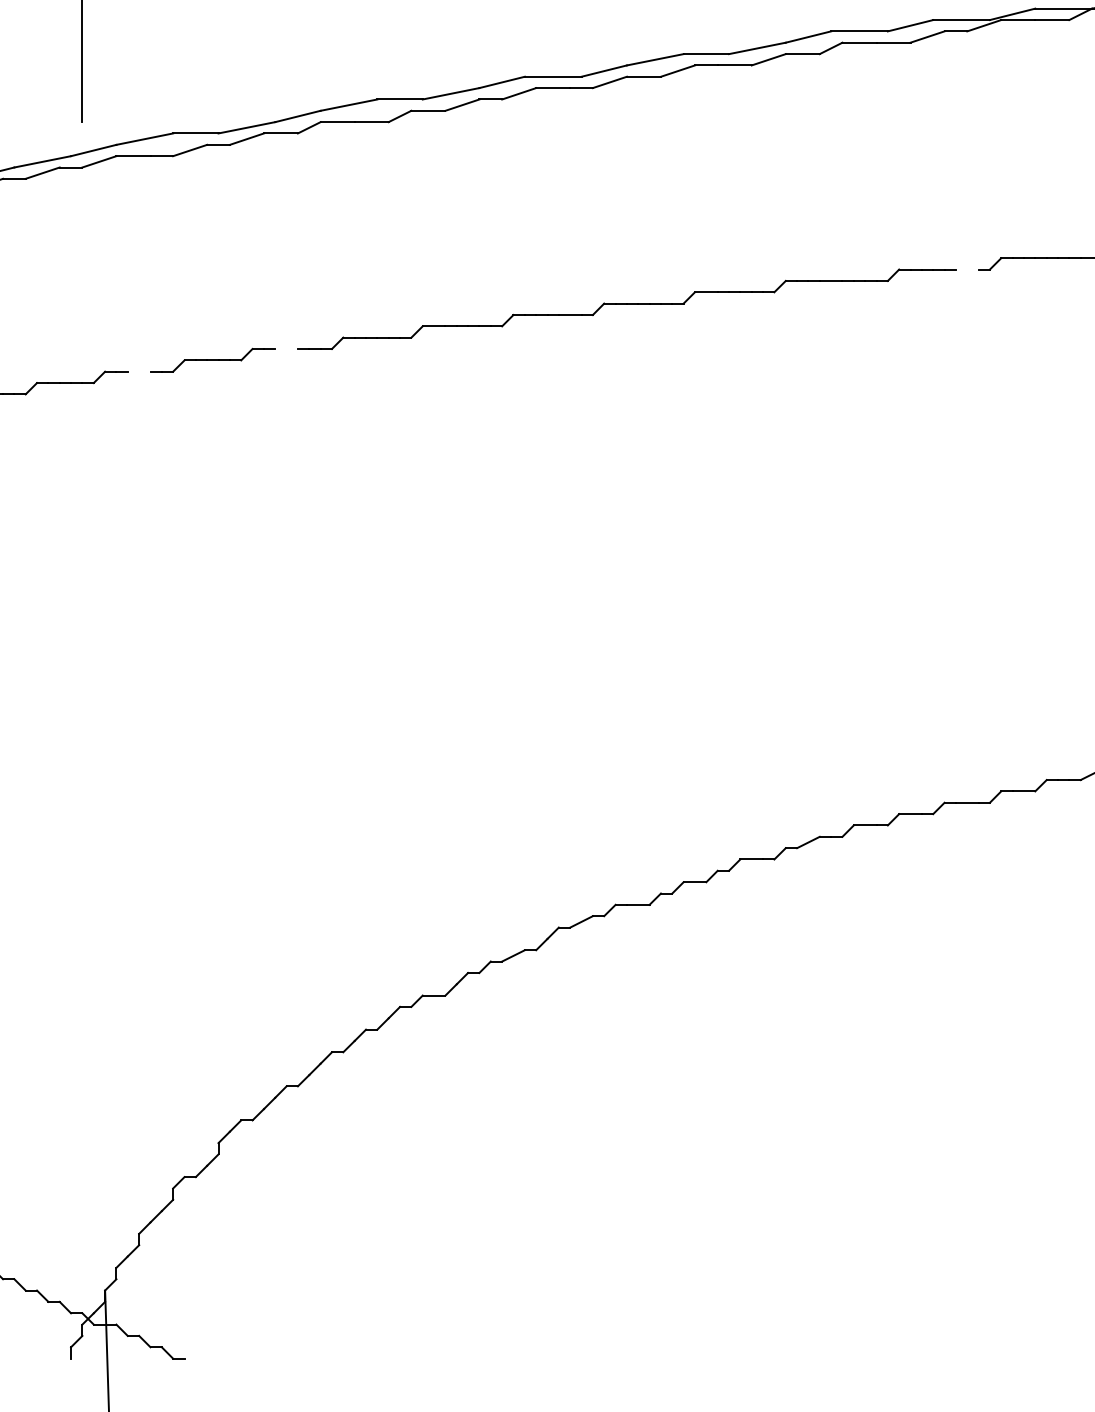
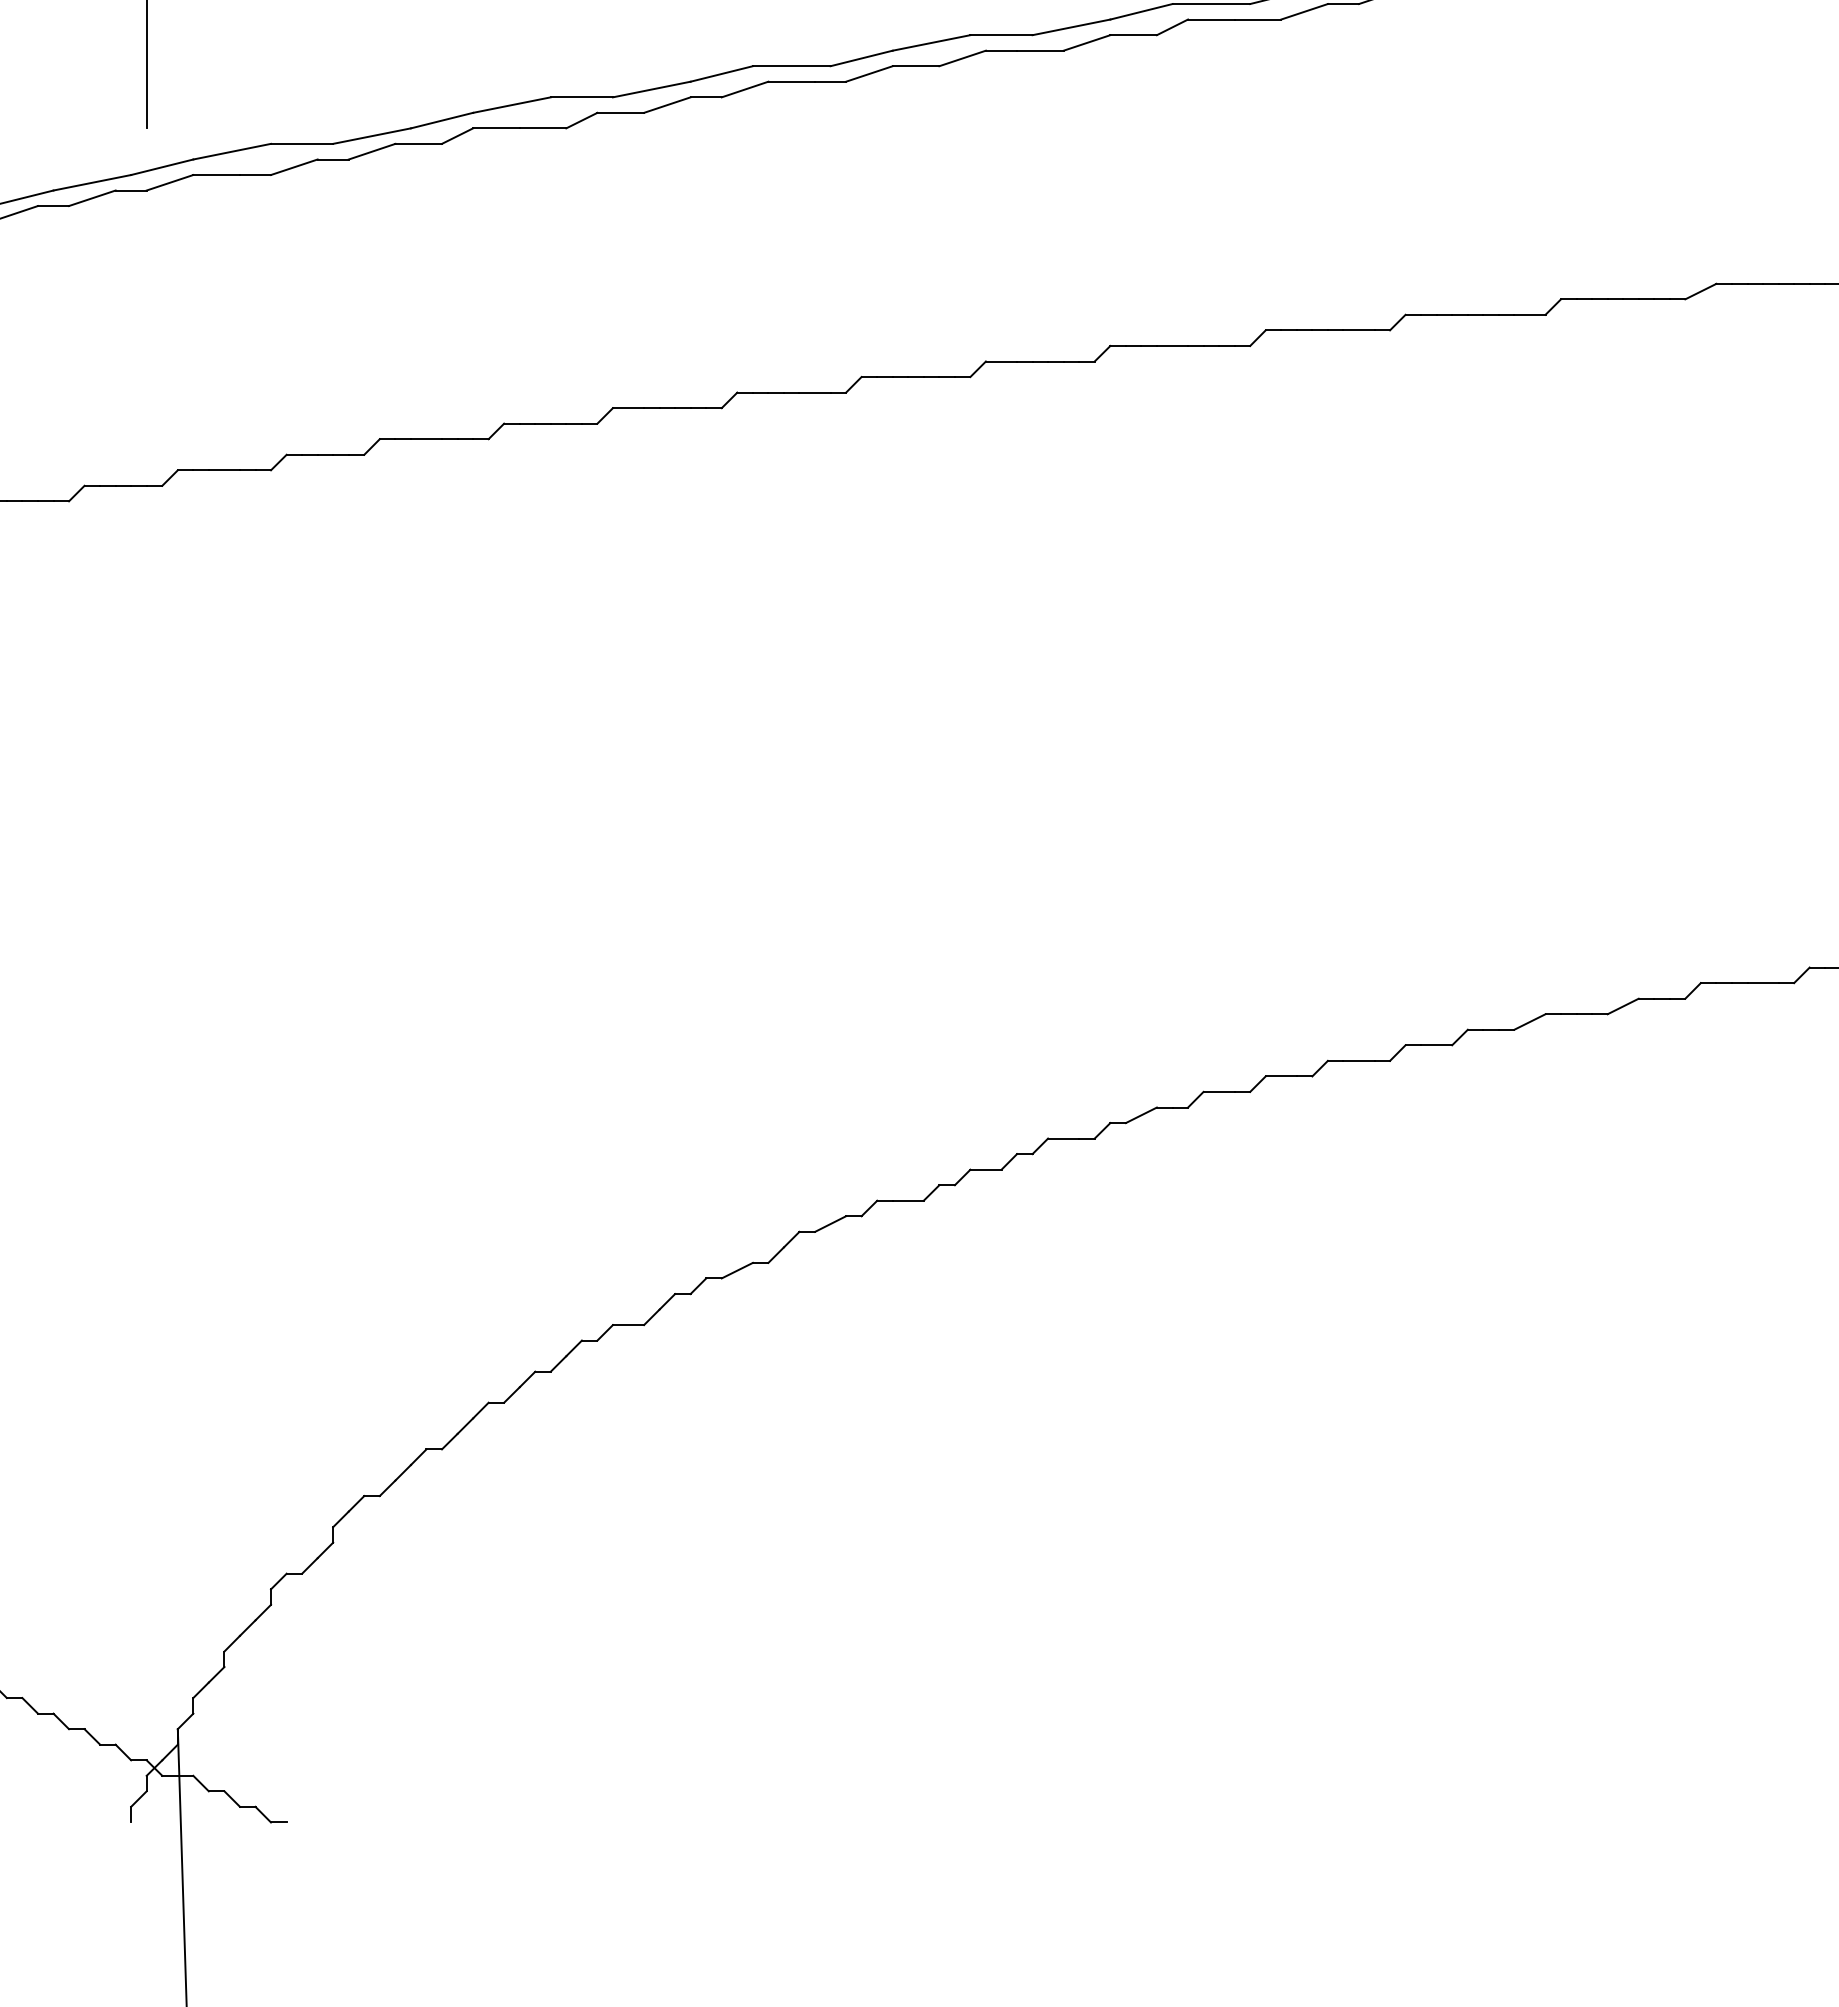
line: (966, 269) -> (1358, 330), added
line: (285, 349) -> (425, 439), added
line: (139, 371) -> (224, 470), added

